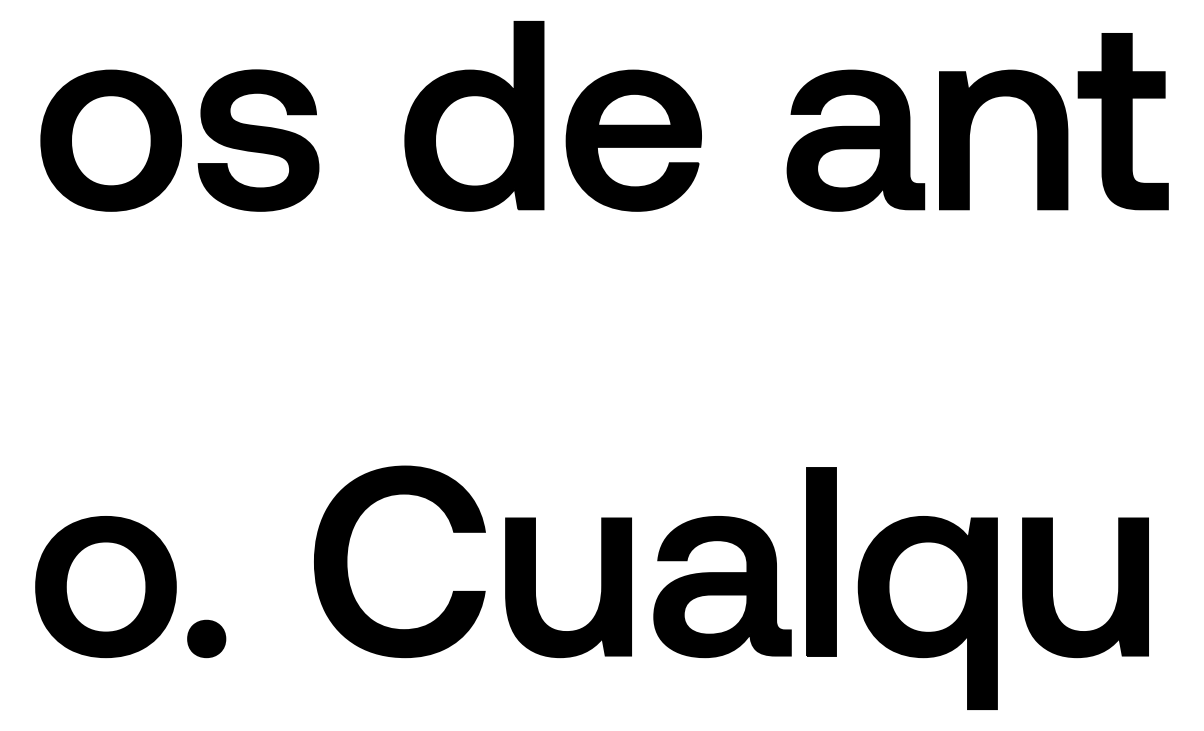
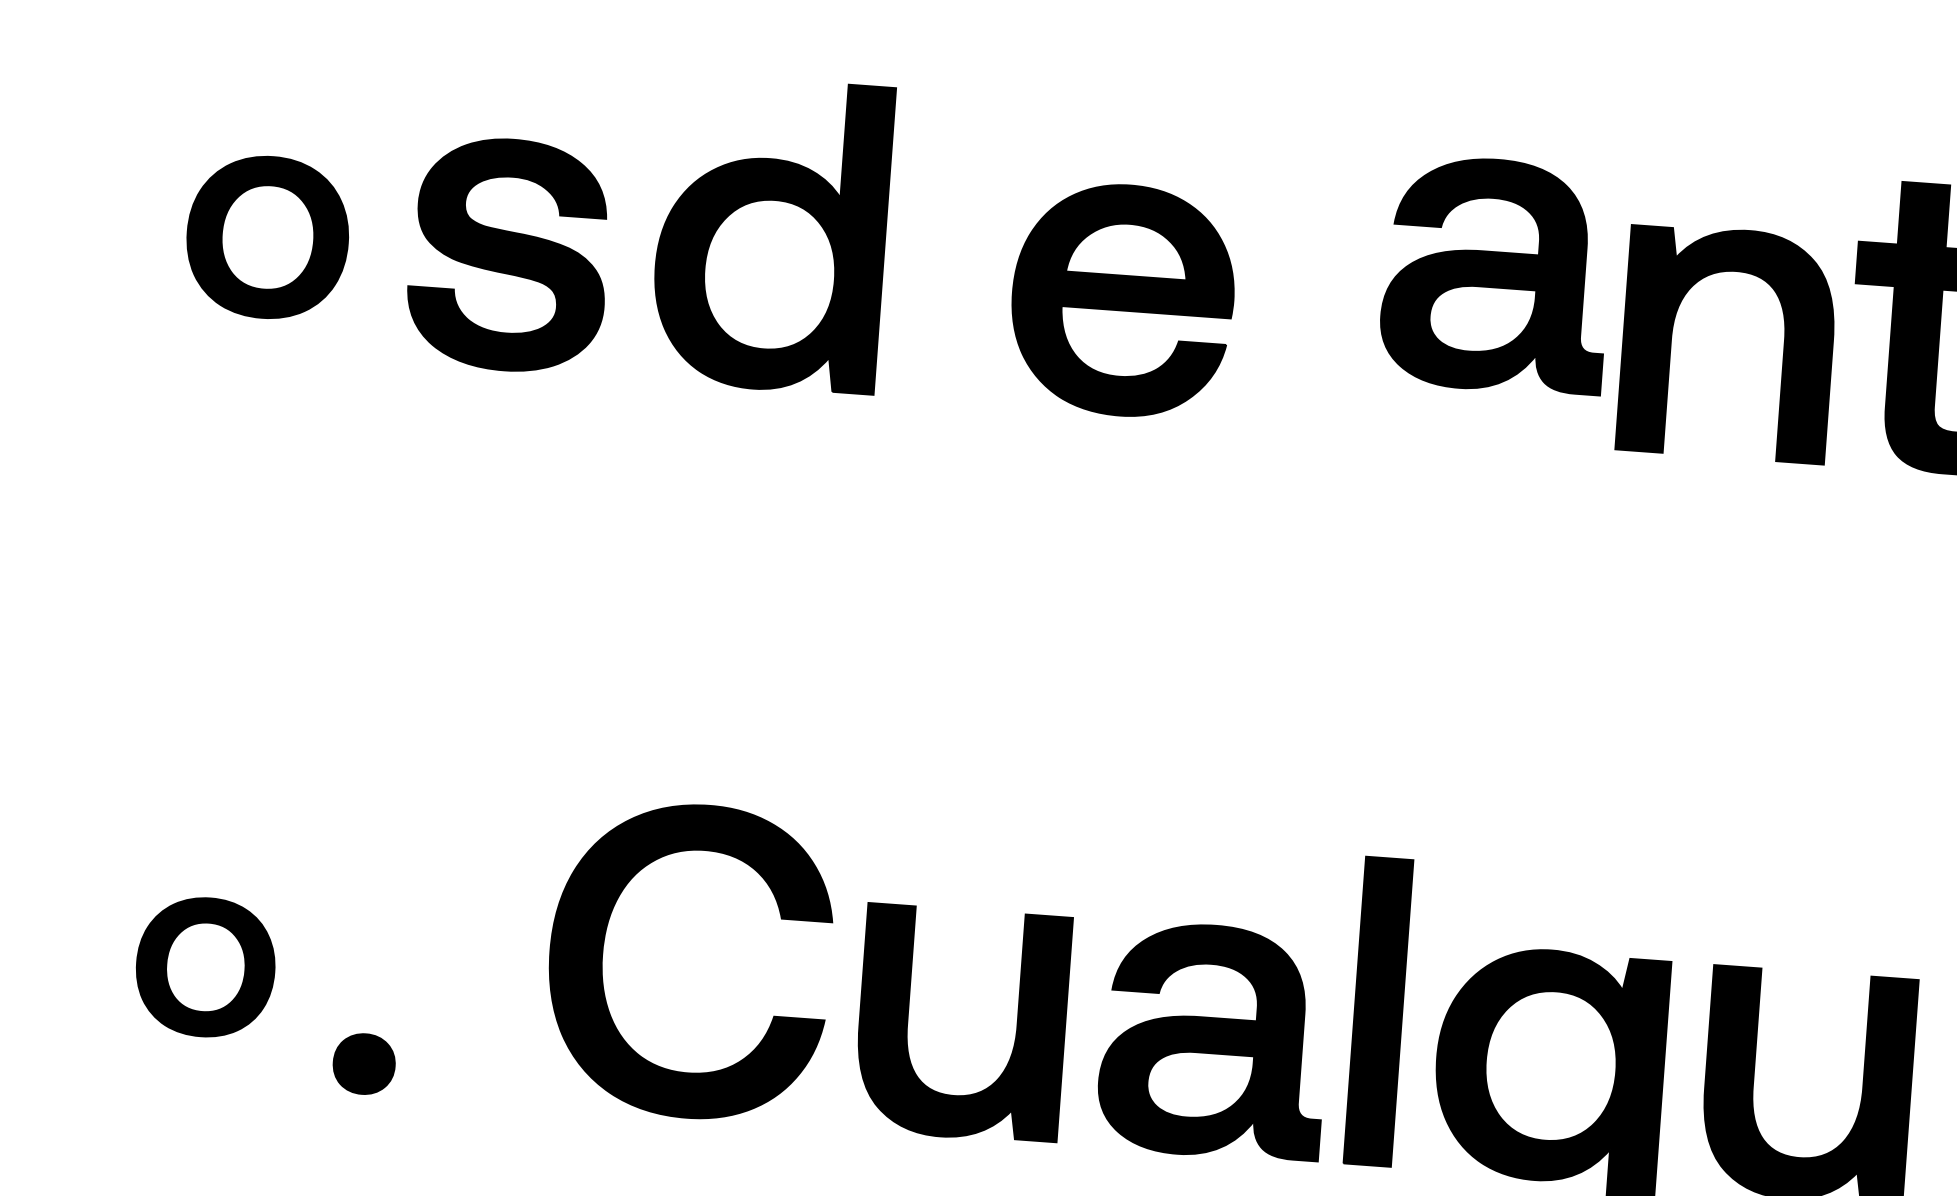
part: (474, 116) -> (771, 234), moved
part: (110, 140) -> (266, 237), size x0.7
part: (855, 140) -> (1495, 274), moved
part: (105, 587) -> (204, 967), size x0.6

